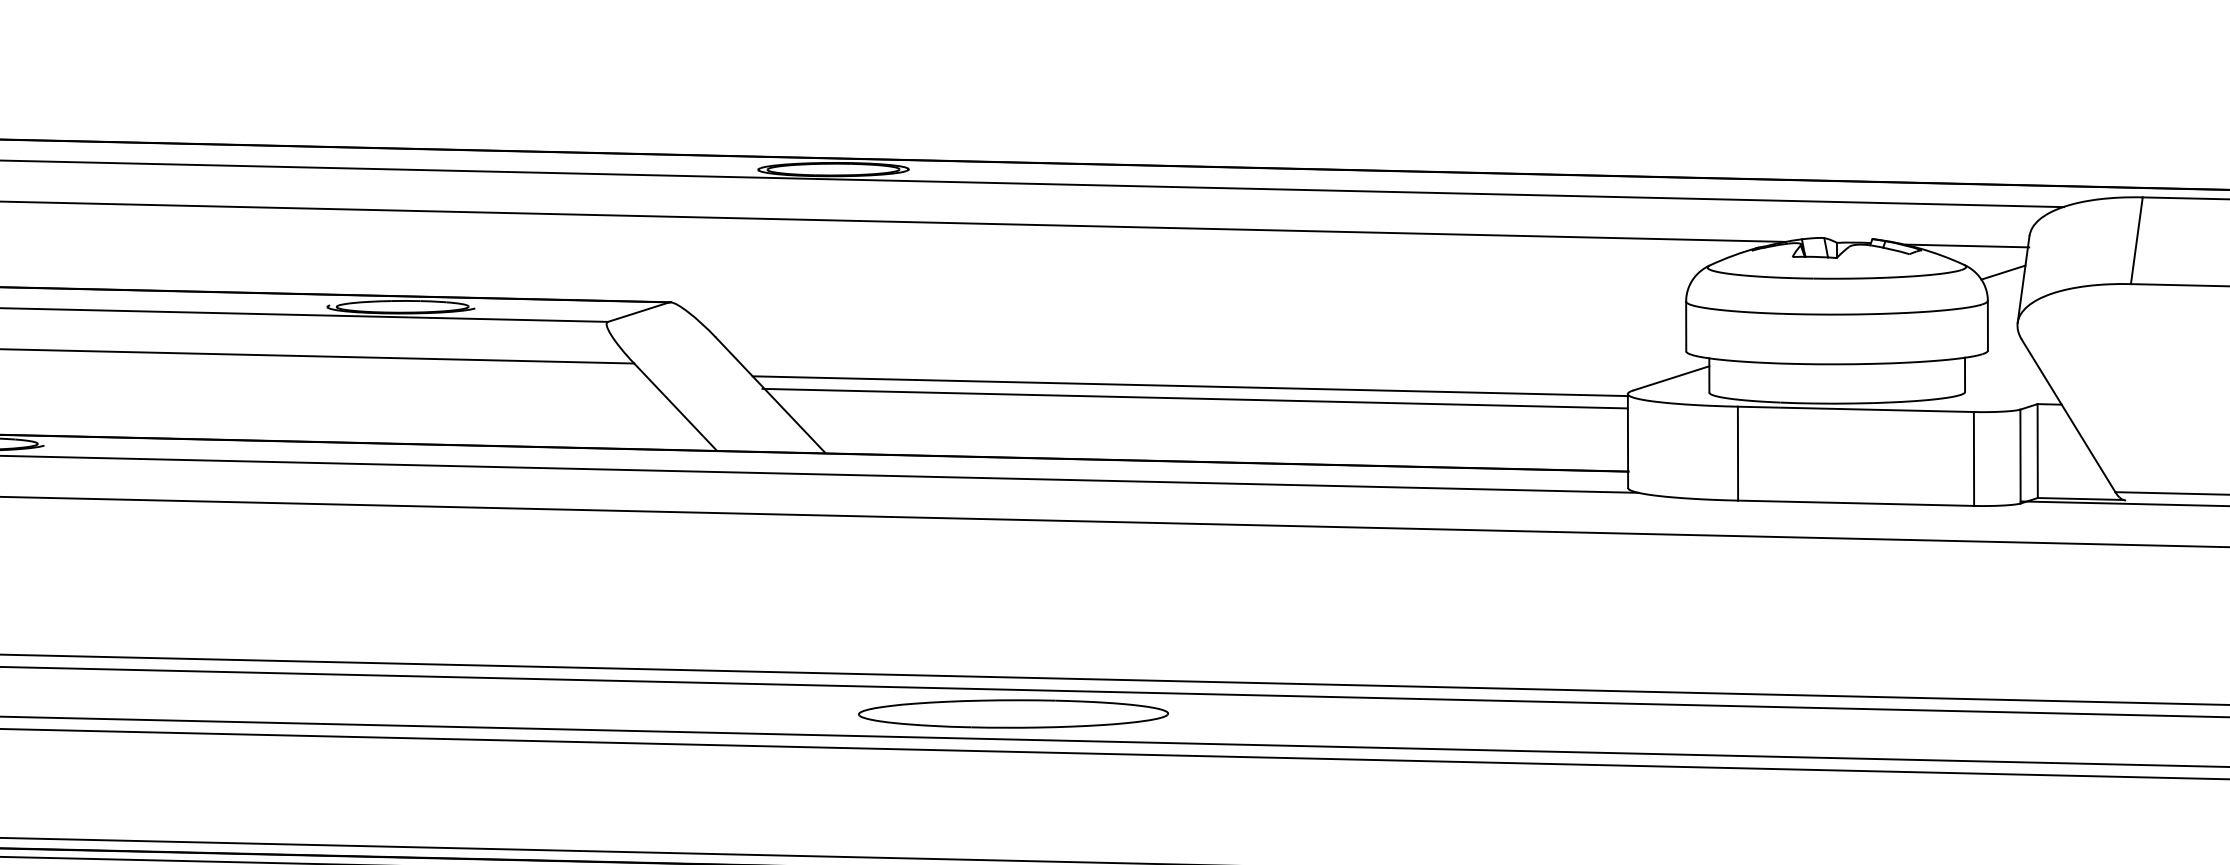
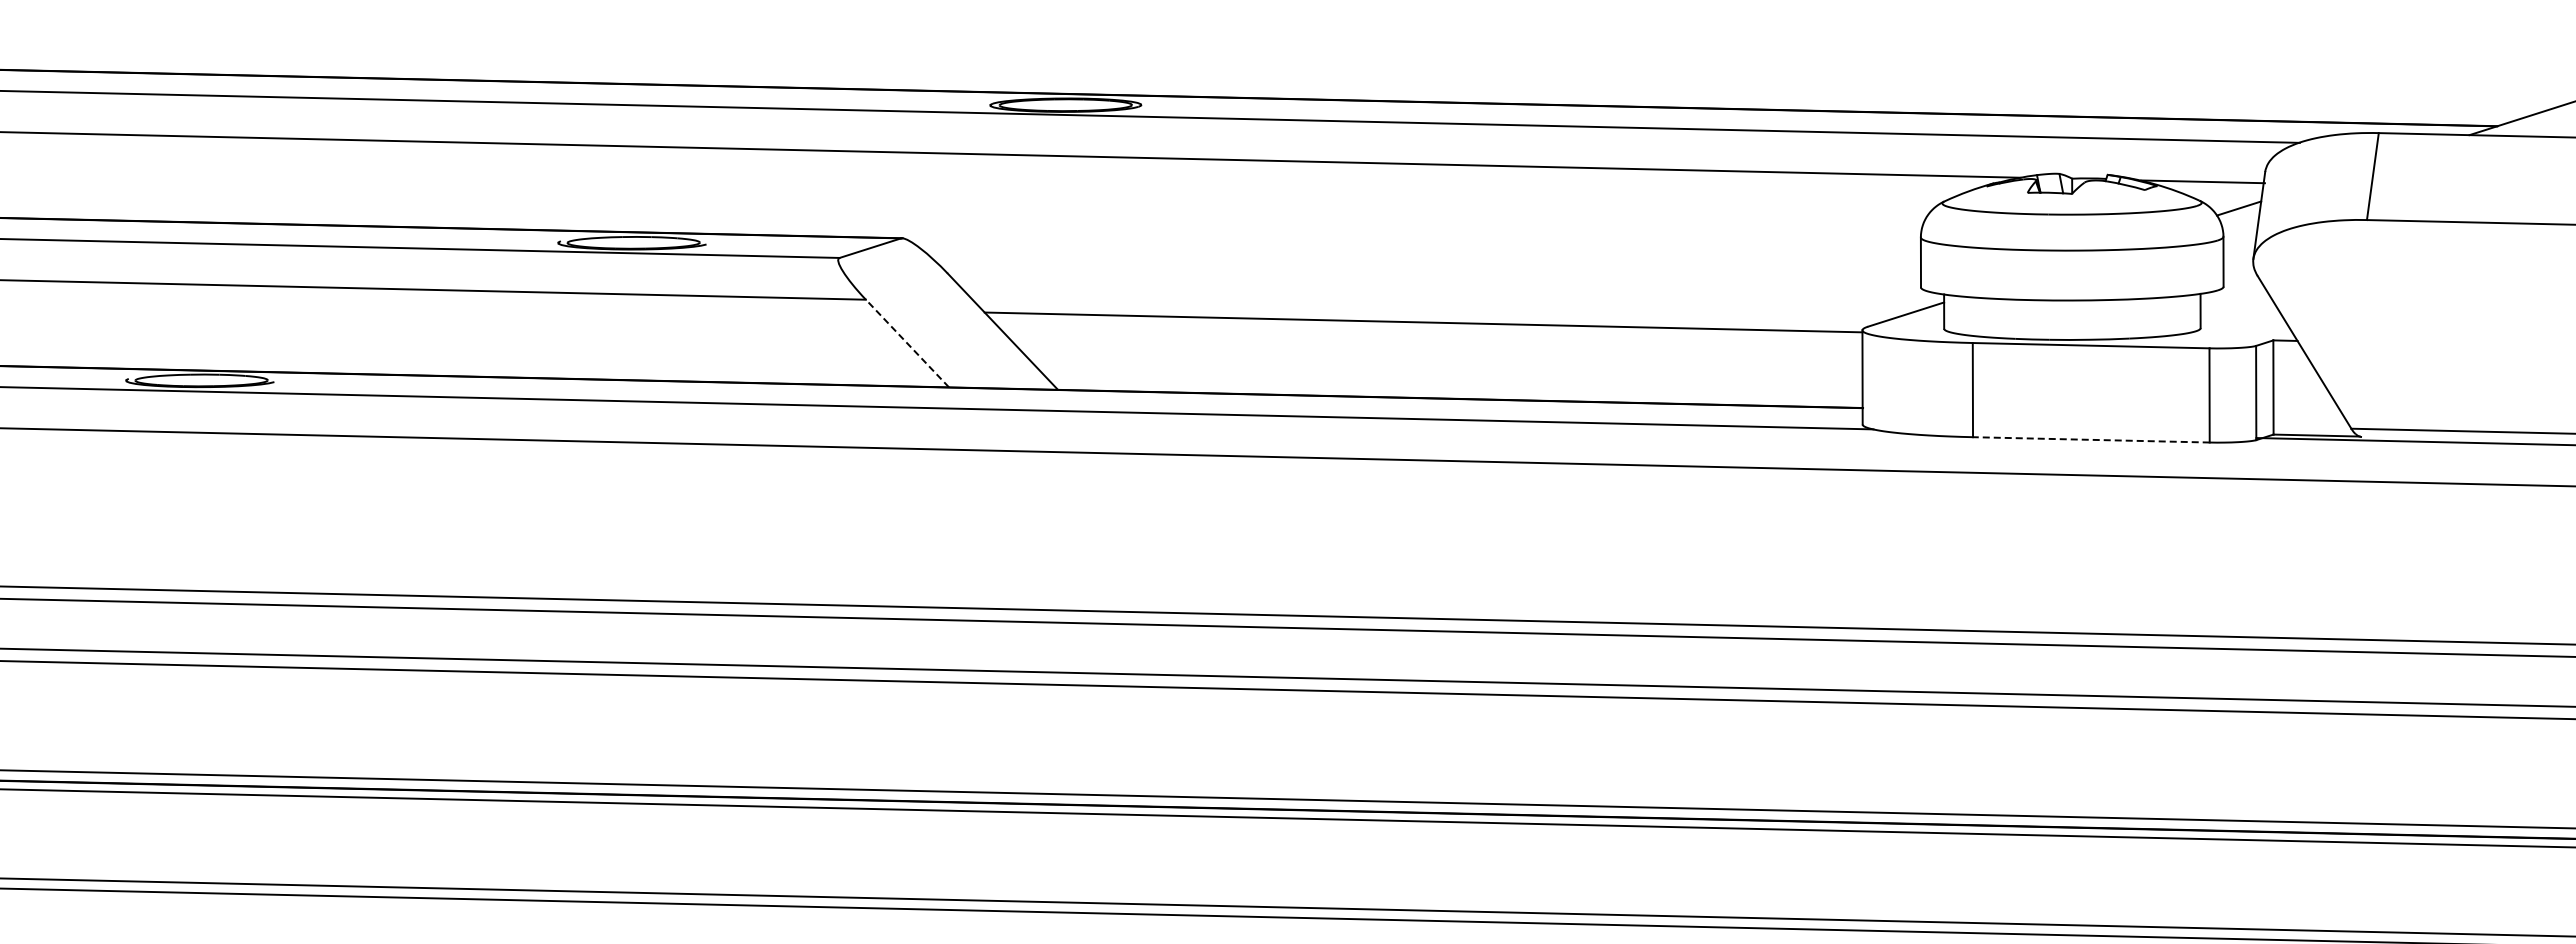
line: (1195, 398) -> (1428, 334), removed
line: (675, 407) -> (907, 343), solid -> dashed
line: (1855, 502) -> (2090, 439), solid -> dashed
part: (1013, 713) -> (1246, 650), removed

